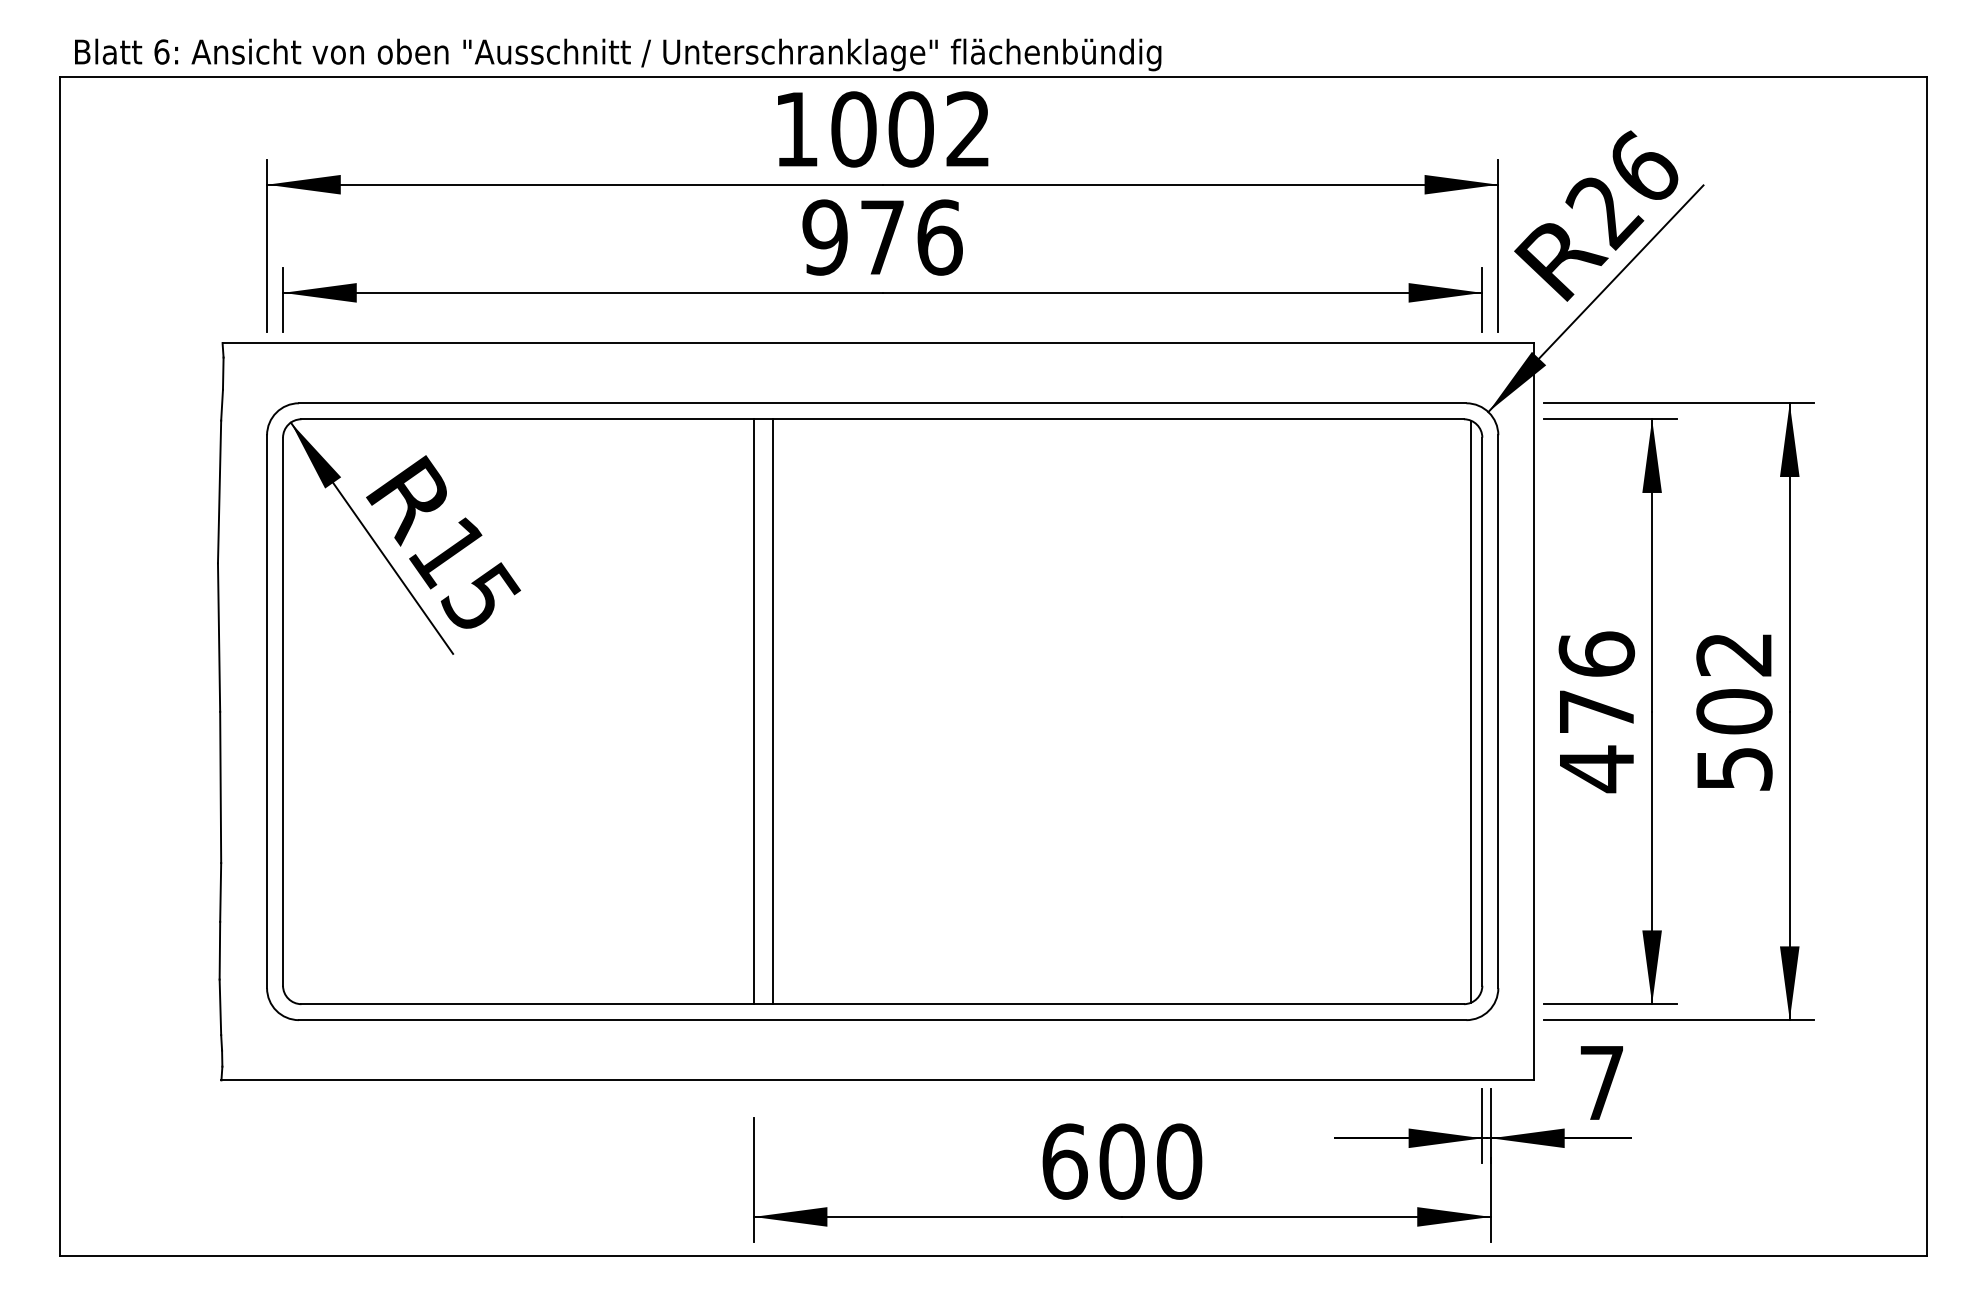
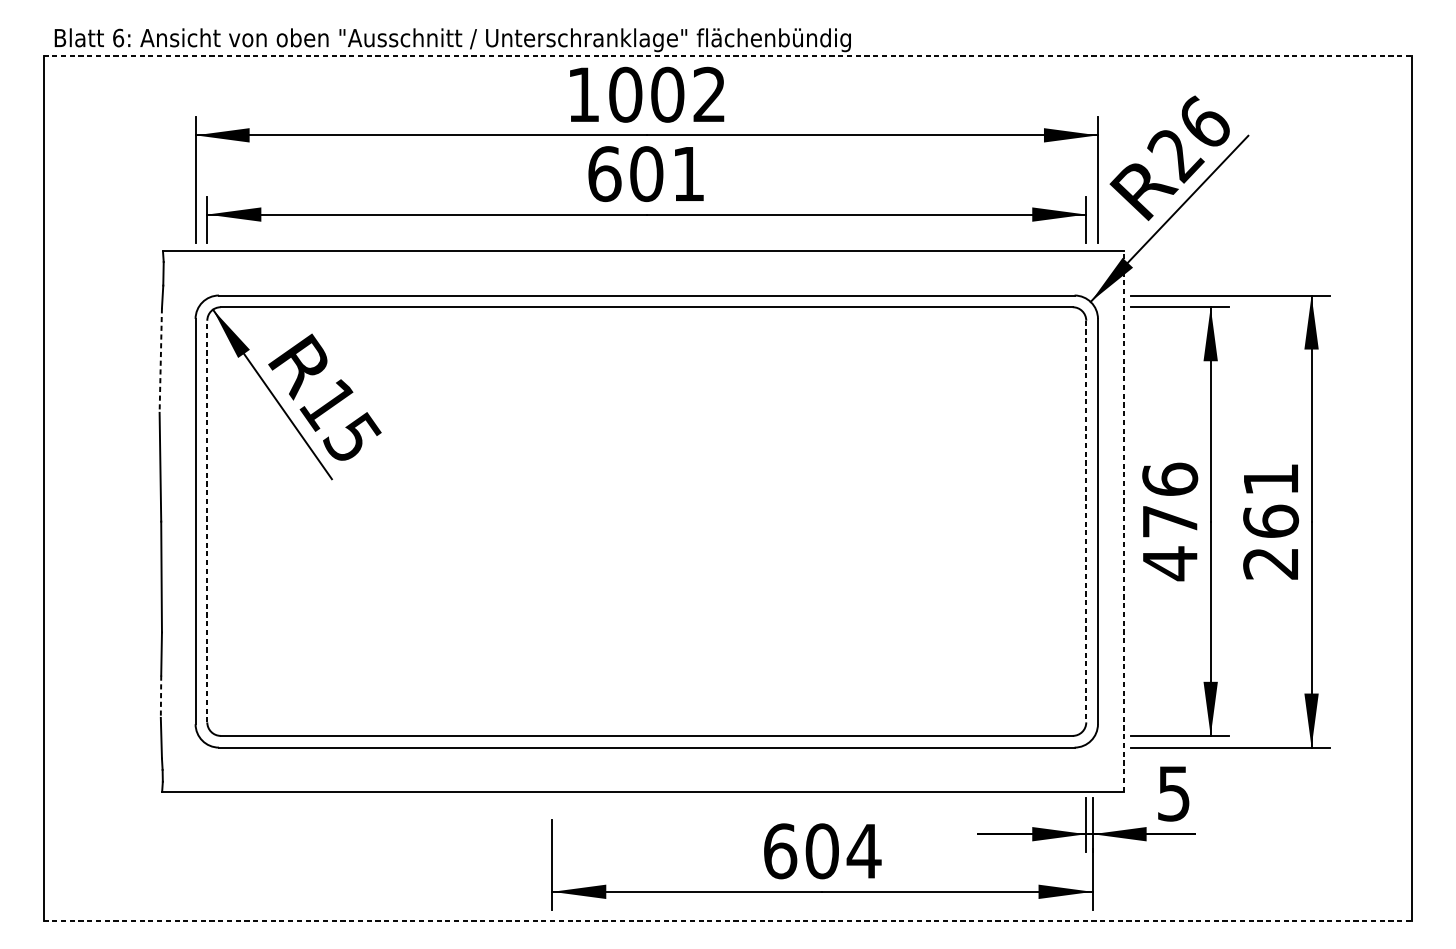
line: (993, 76) -> (728, 56), solid -> dashed
text: (882, 237) -> (646, 174), 976 -> 601
line: (219, 492) -> (160, 360), solid -> dashed
line: (283, 711) -> (207, 521), solid -> dashed
line: (753, 711) -> (552, 521), removed
line: (773, 711) -> (566, 521), removed
line: (1471, 711) -> (1078, 521), removed
line: (1533, 711) -> (1123, 521), solid -> dashed
line: (1482, 712) -> (1086, 522), solid -> dashed
text: (1734, 712) -> (1271, 522), 502 -> 261
line: (219, 950) -> (160, 696), solid -> dashed
text: (1601, 1083) -> (1173, 794), 7 -> 5
text: (1179, 1161) -> (864, 851), 600 -> 604
line: (993, 1256) -> (728, 920), solid -> dashed

